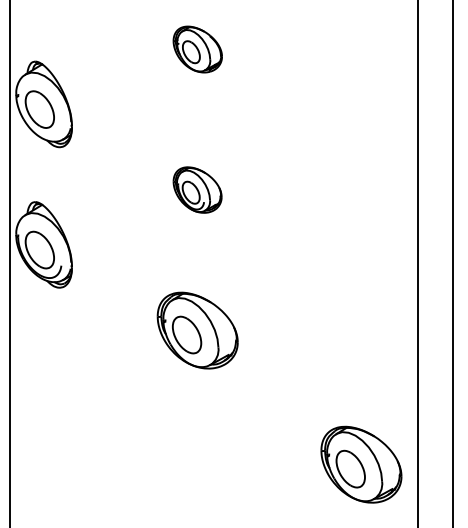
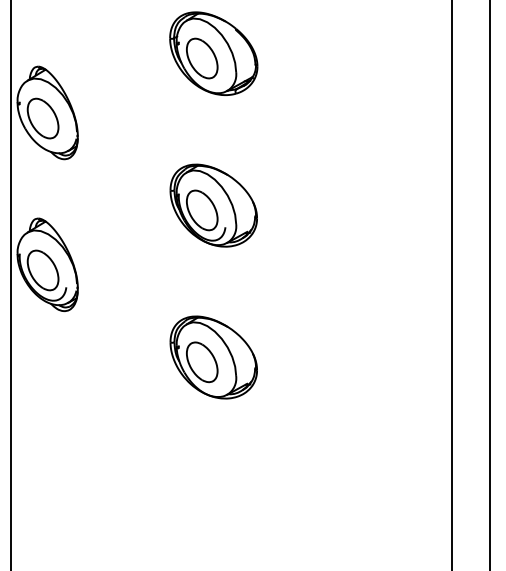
part: (197, 49) -> (213, 53), size x1.67
part: (197, 190) -> (213, 205), size x1.67
part: (361, 464) -> (390, 502), removed

